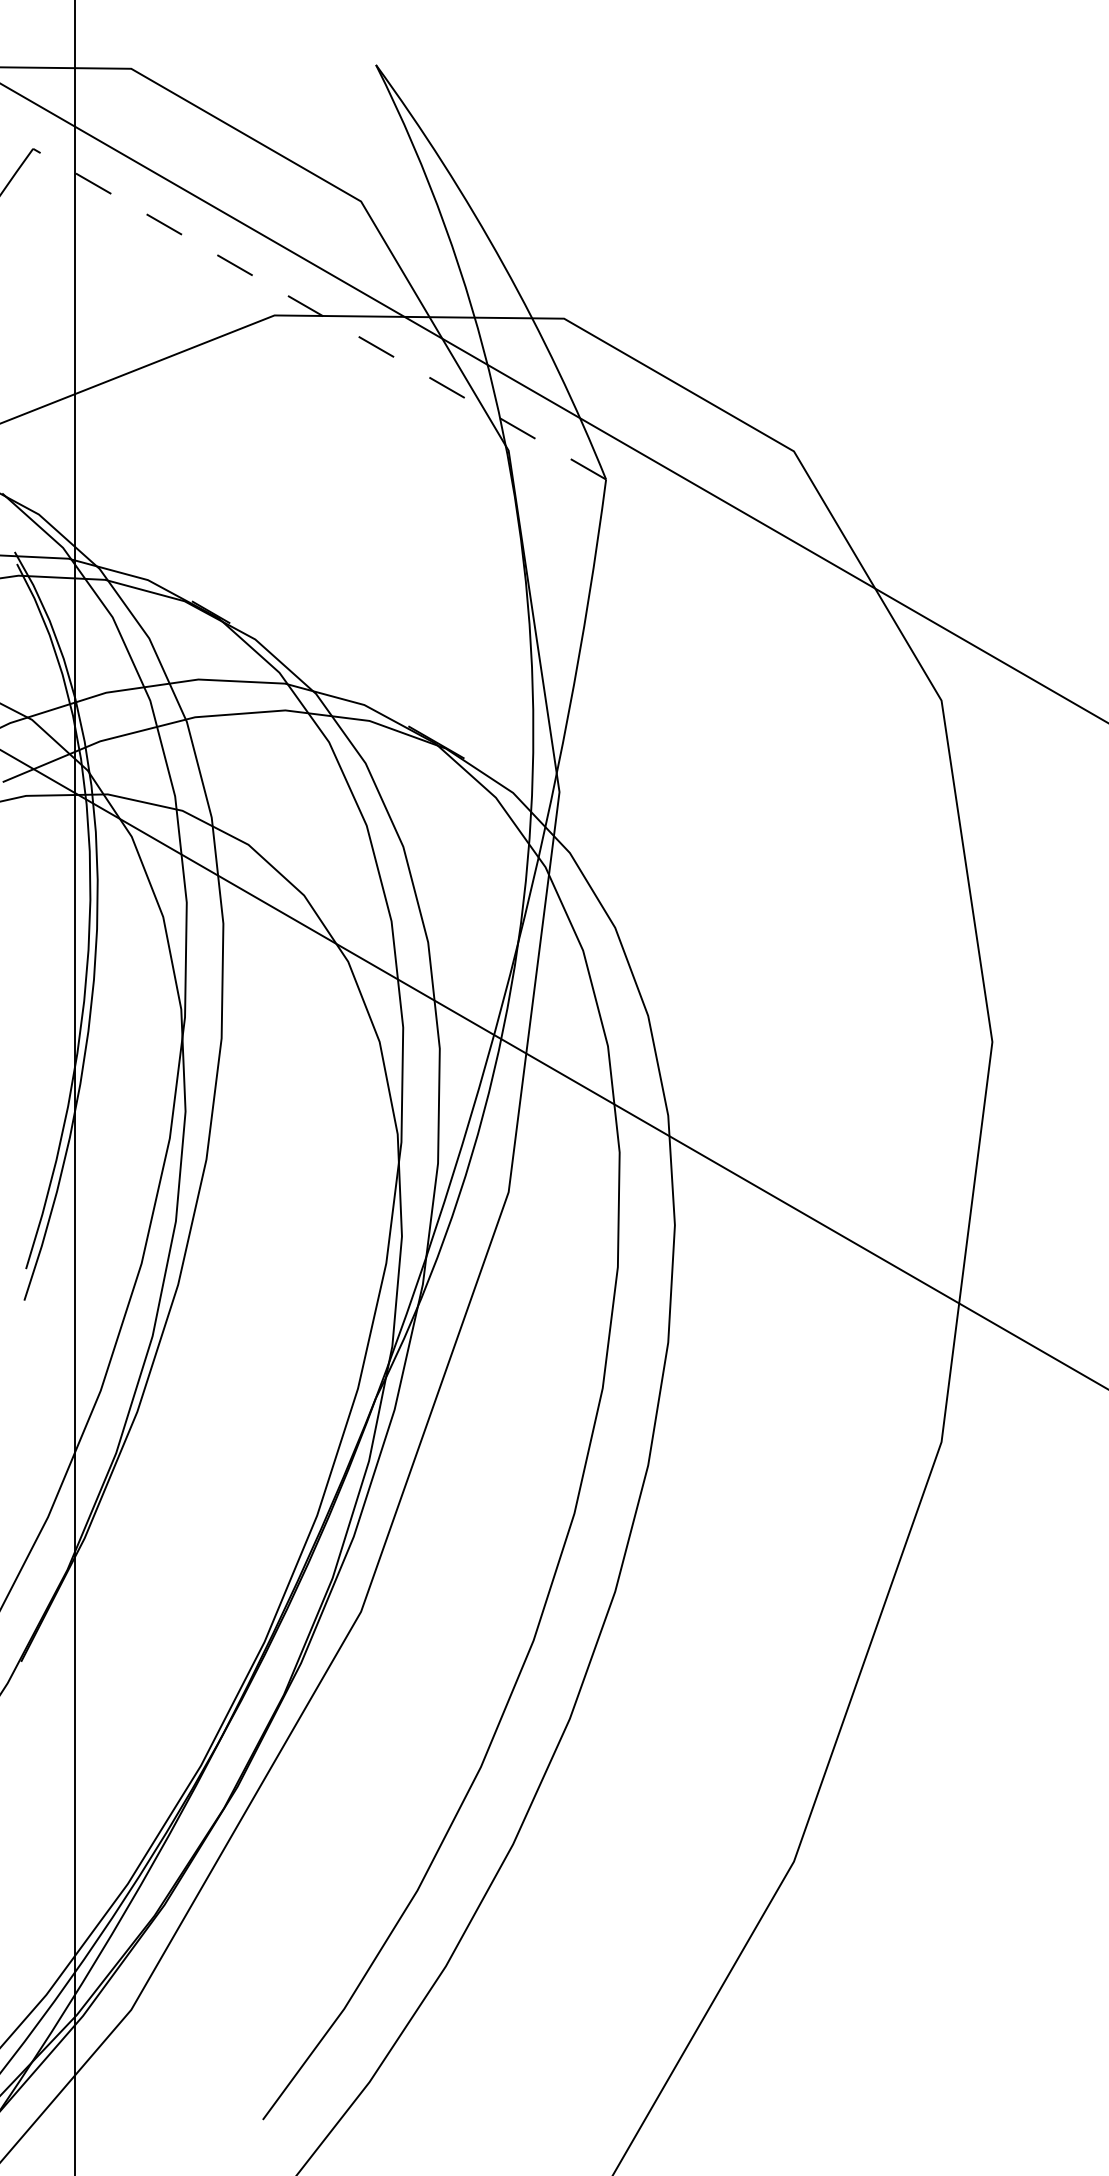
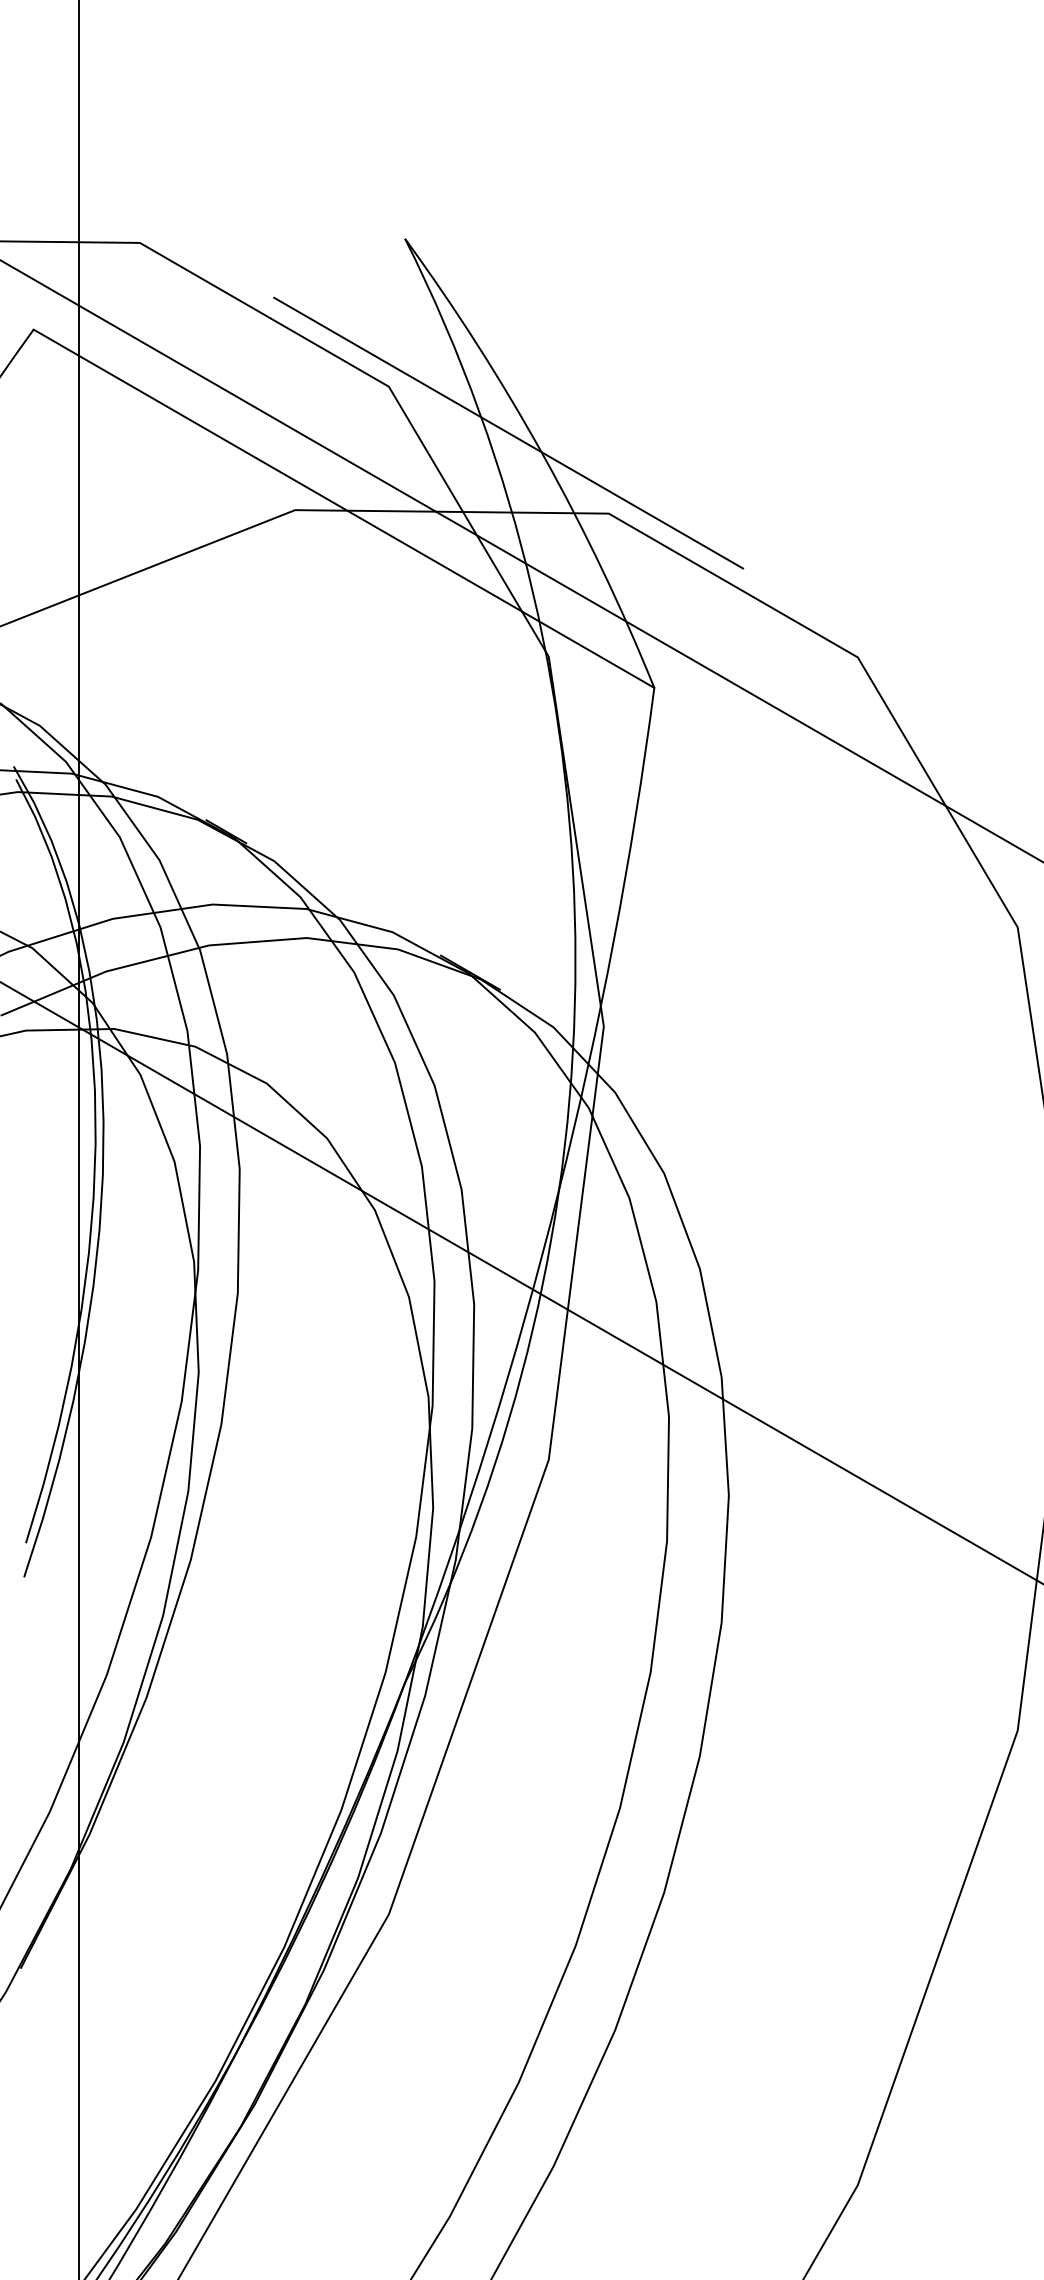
line: (471, 244) -> (508, 433), added
line: (319, 314) -> (343, 509), dashed -> solid

